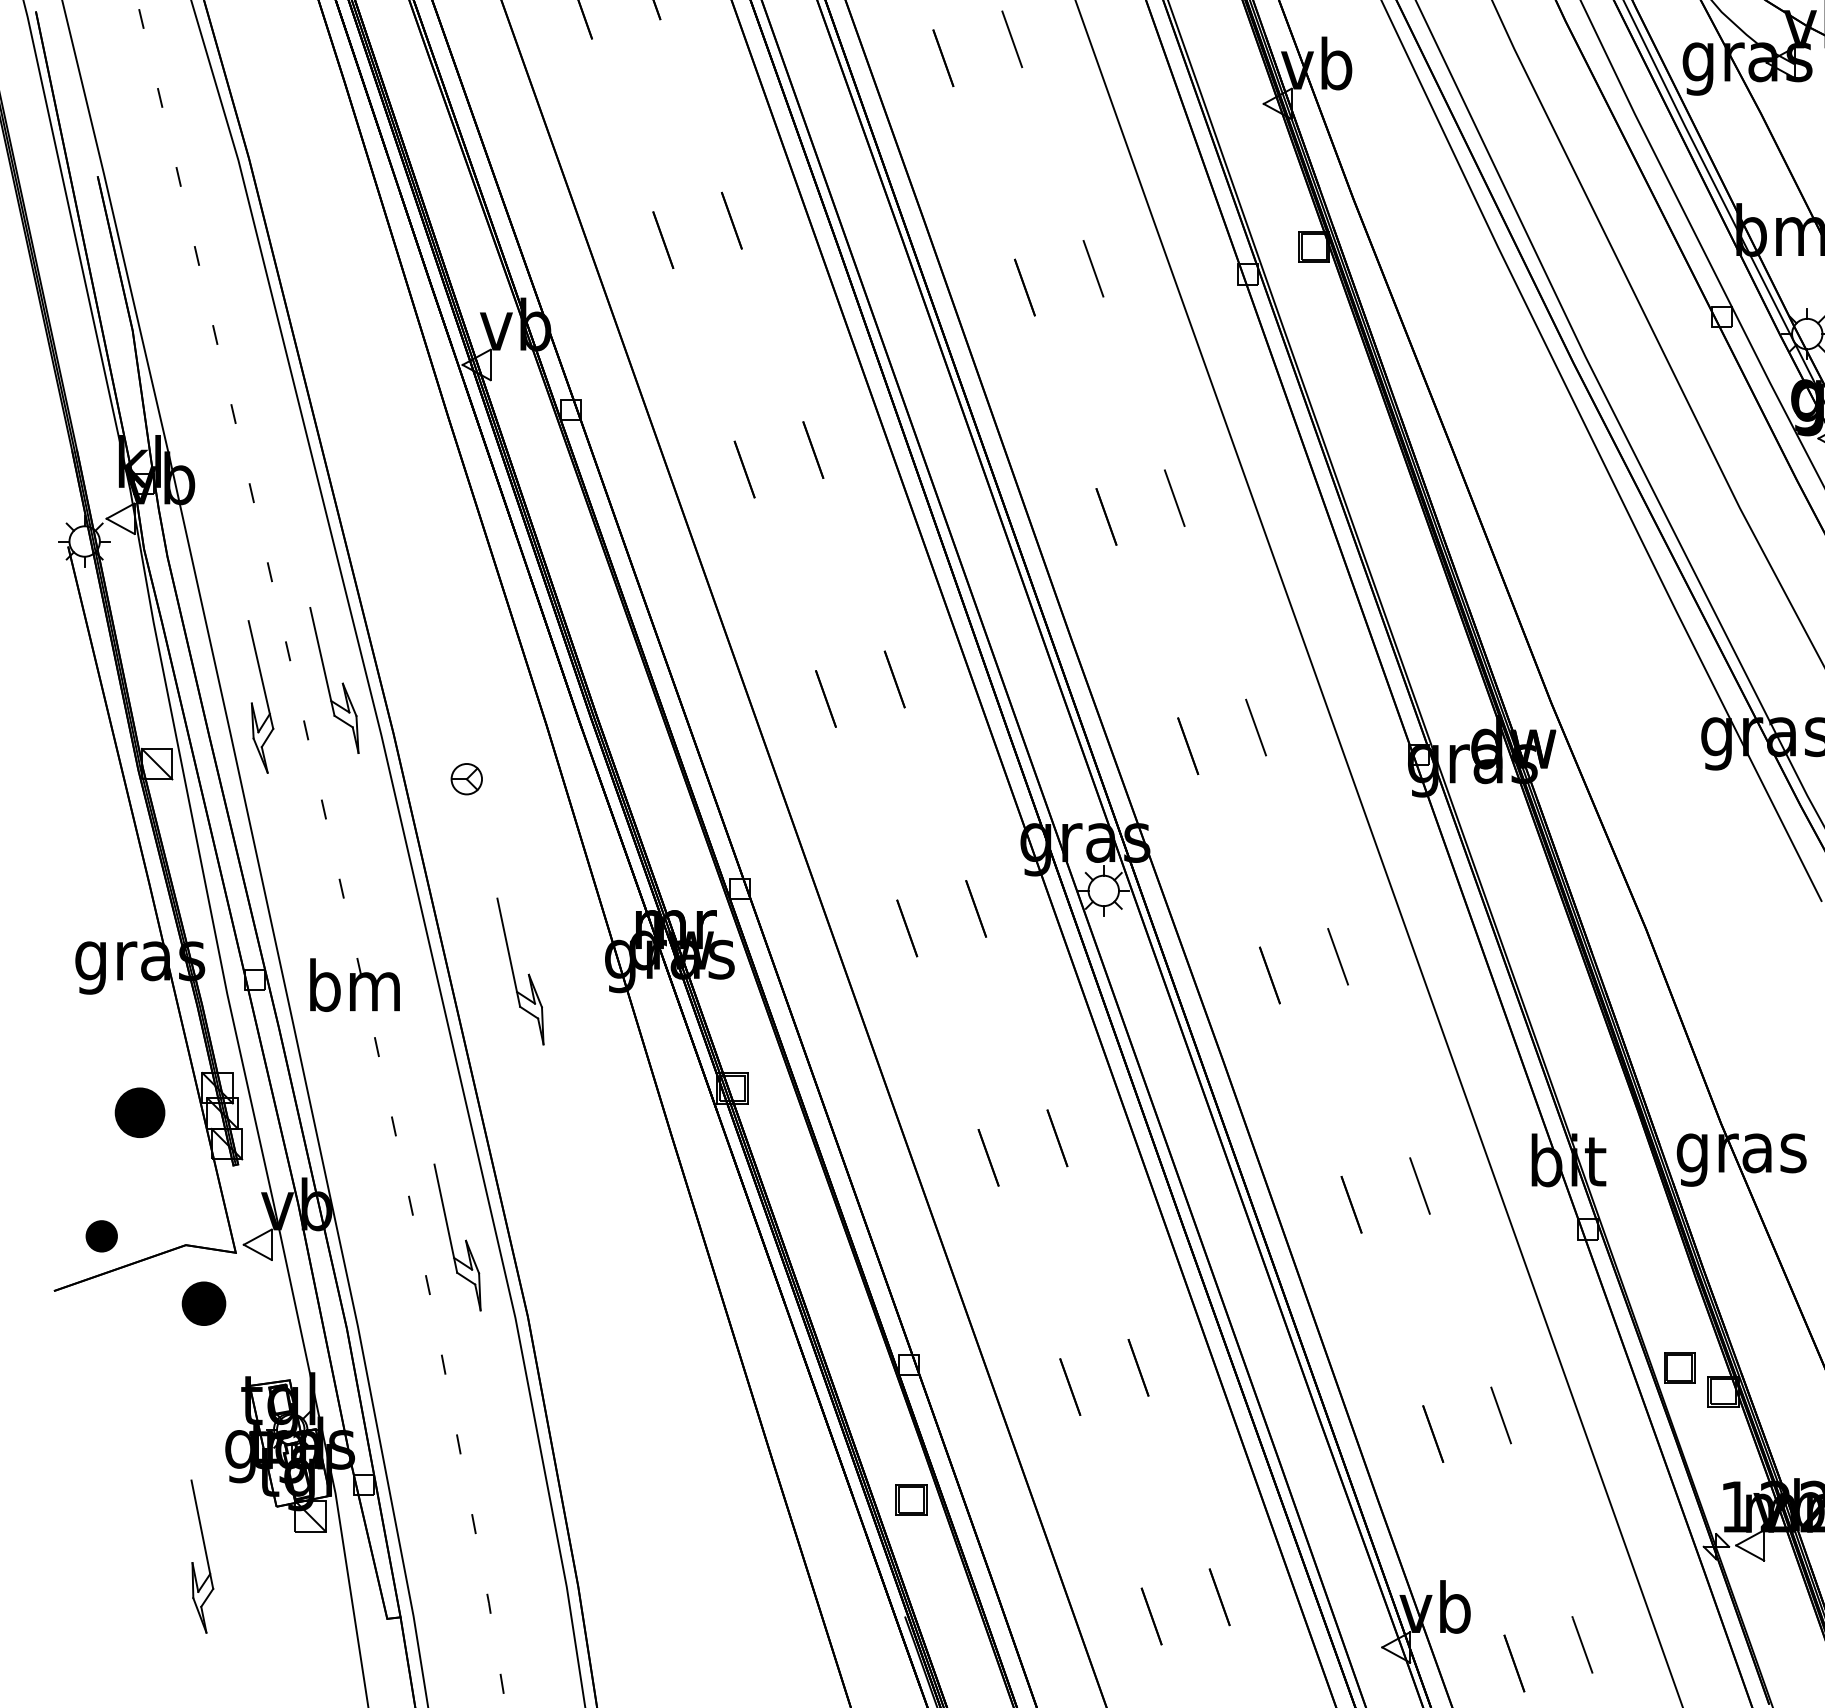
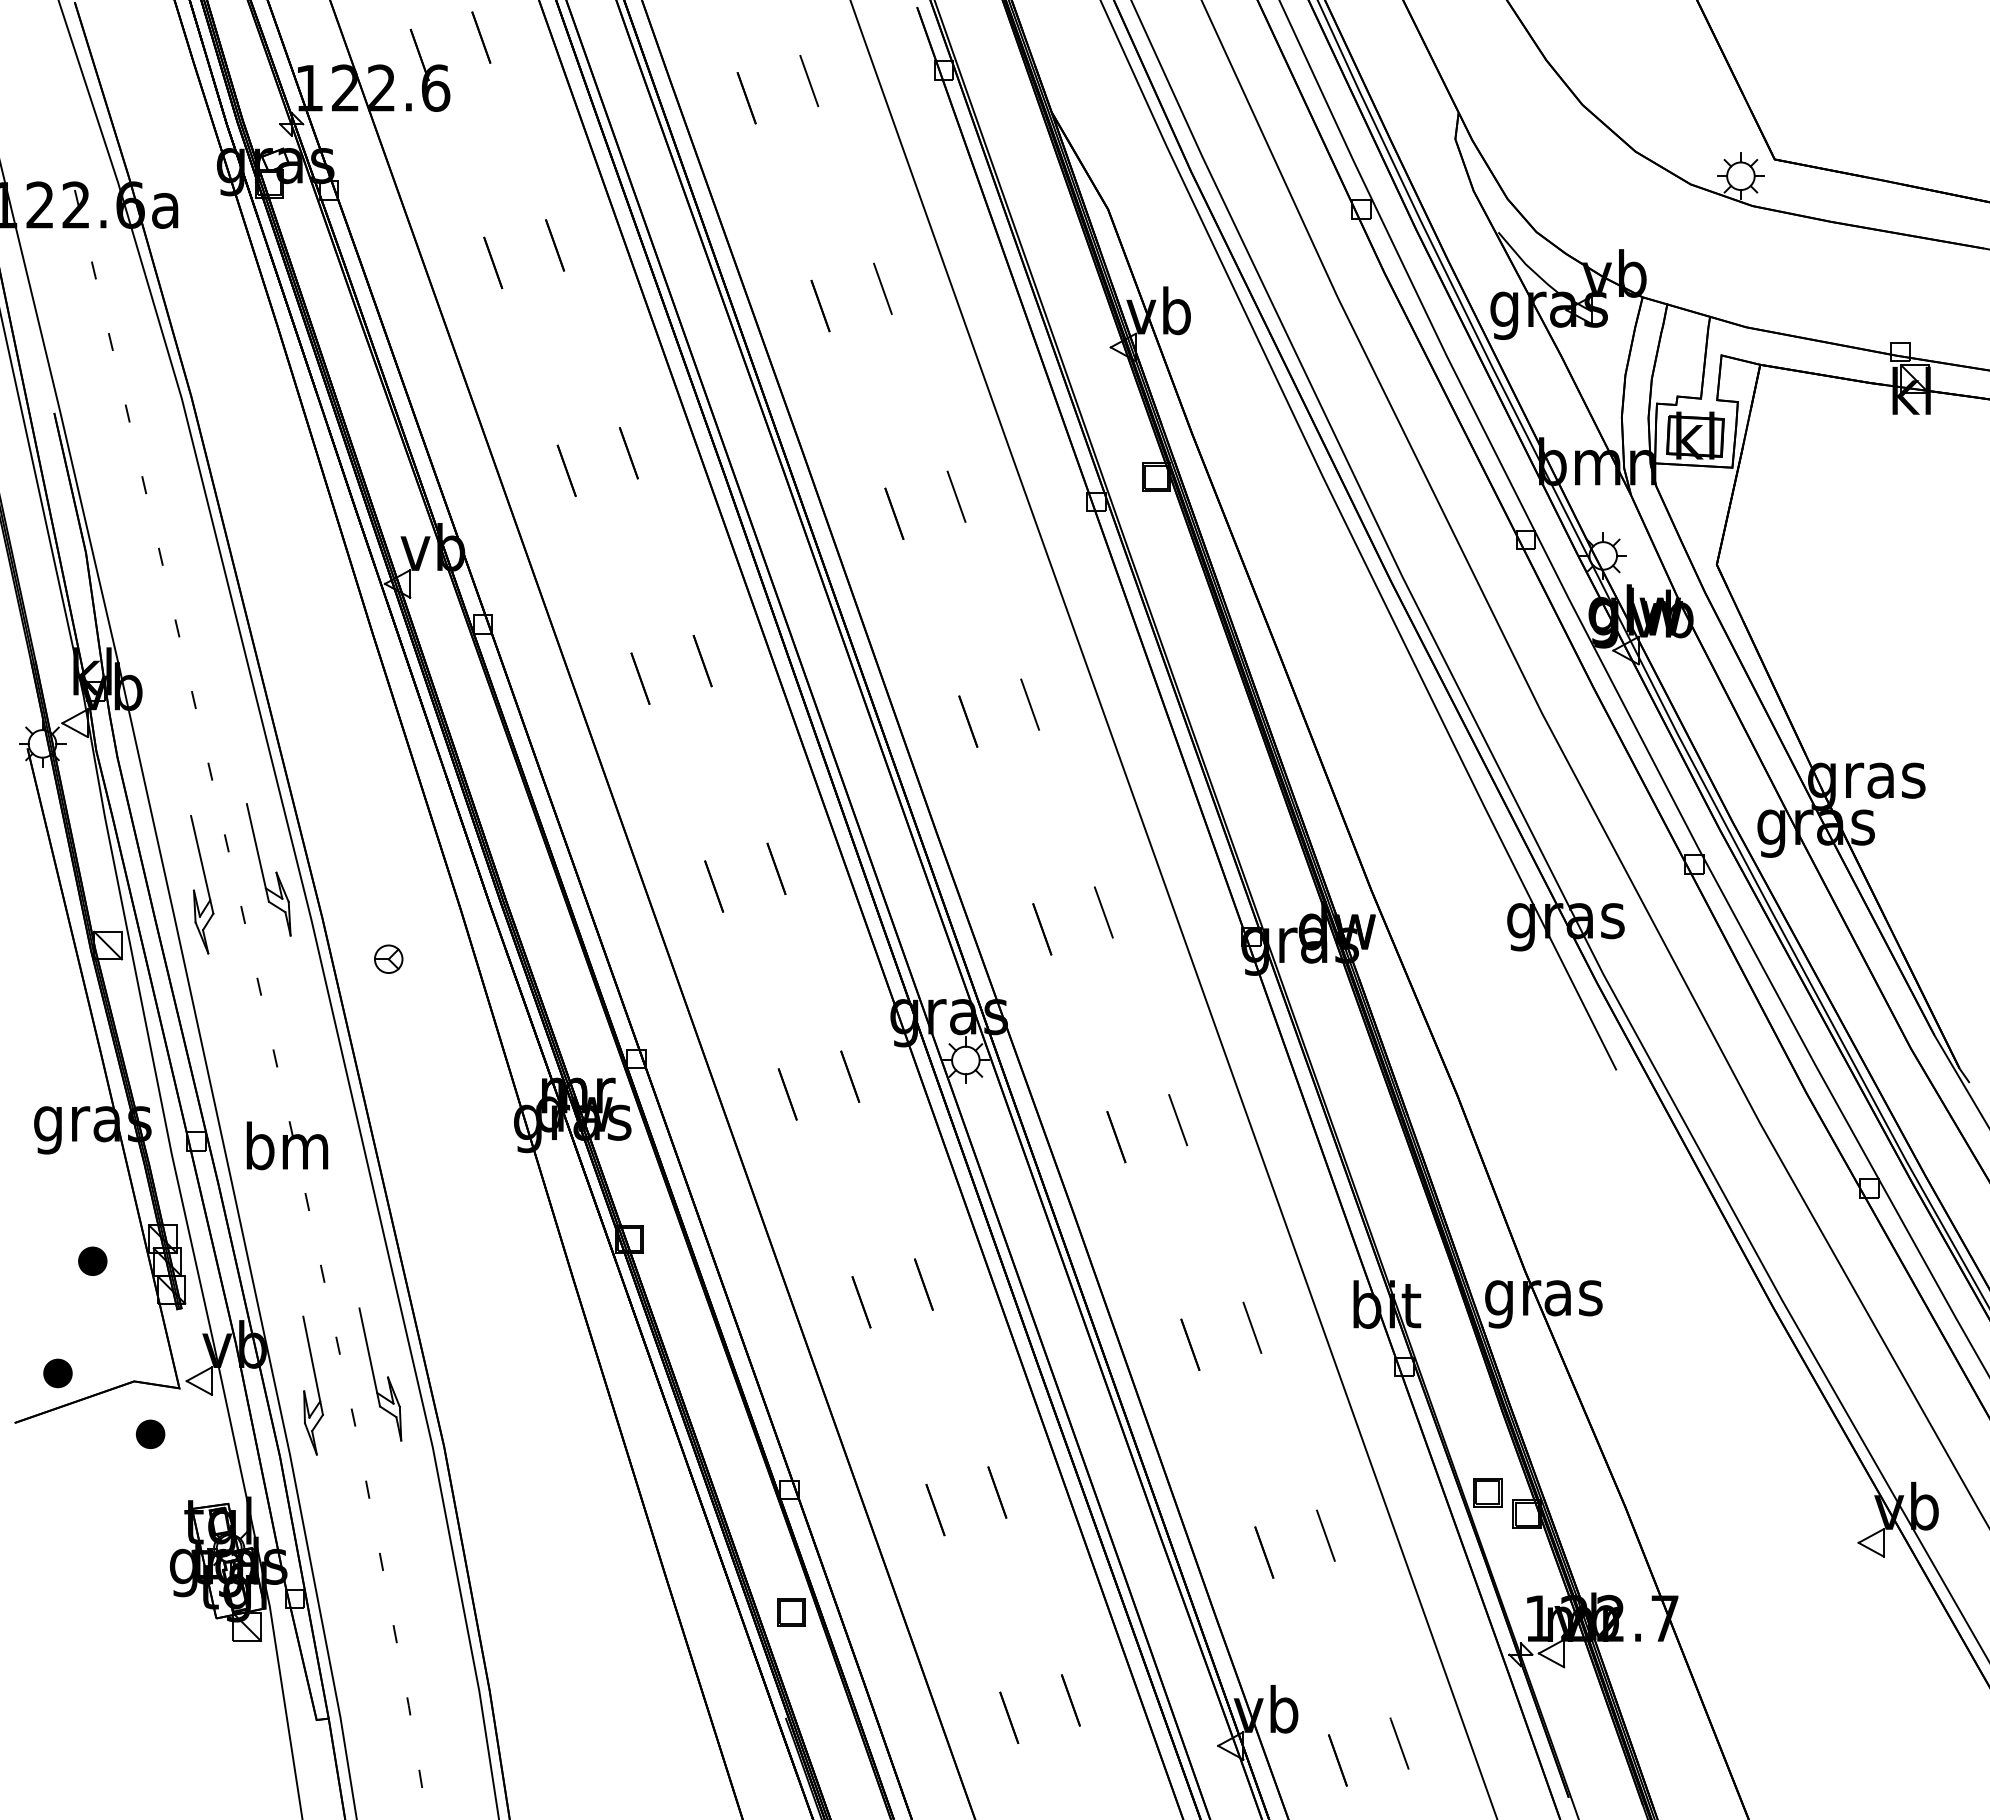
part: (520, 971) -> (437, 1133), removed
part: (139, 1111) -> (92, 1260), size x0.62
part: (203, 1302) -> (150, 1433), size x0.71
part: (201, 1556) -> (312, 1385), moved

